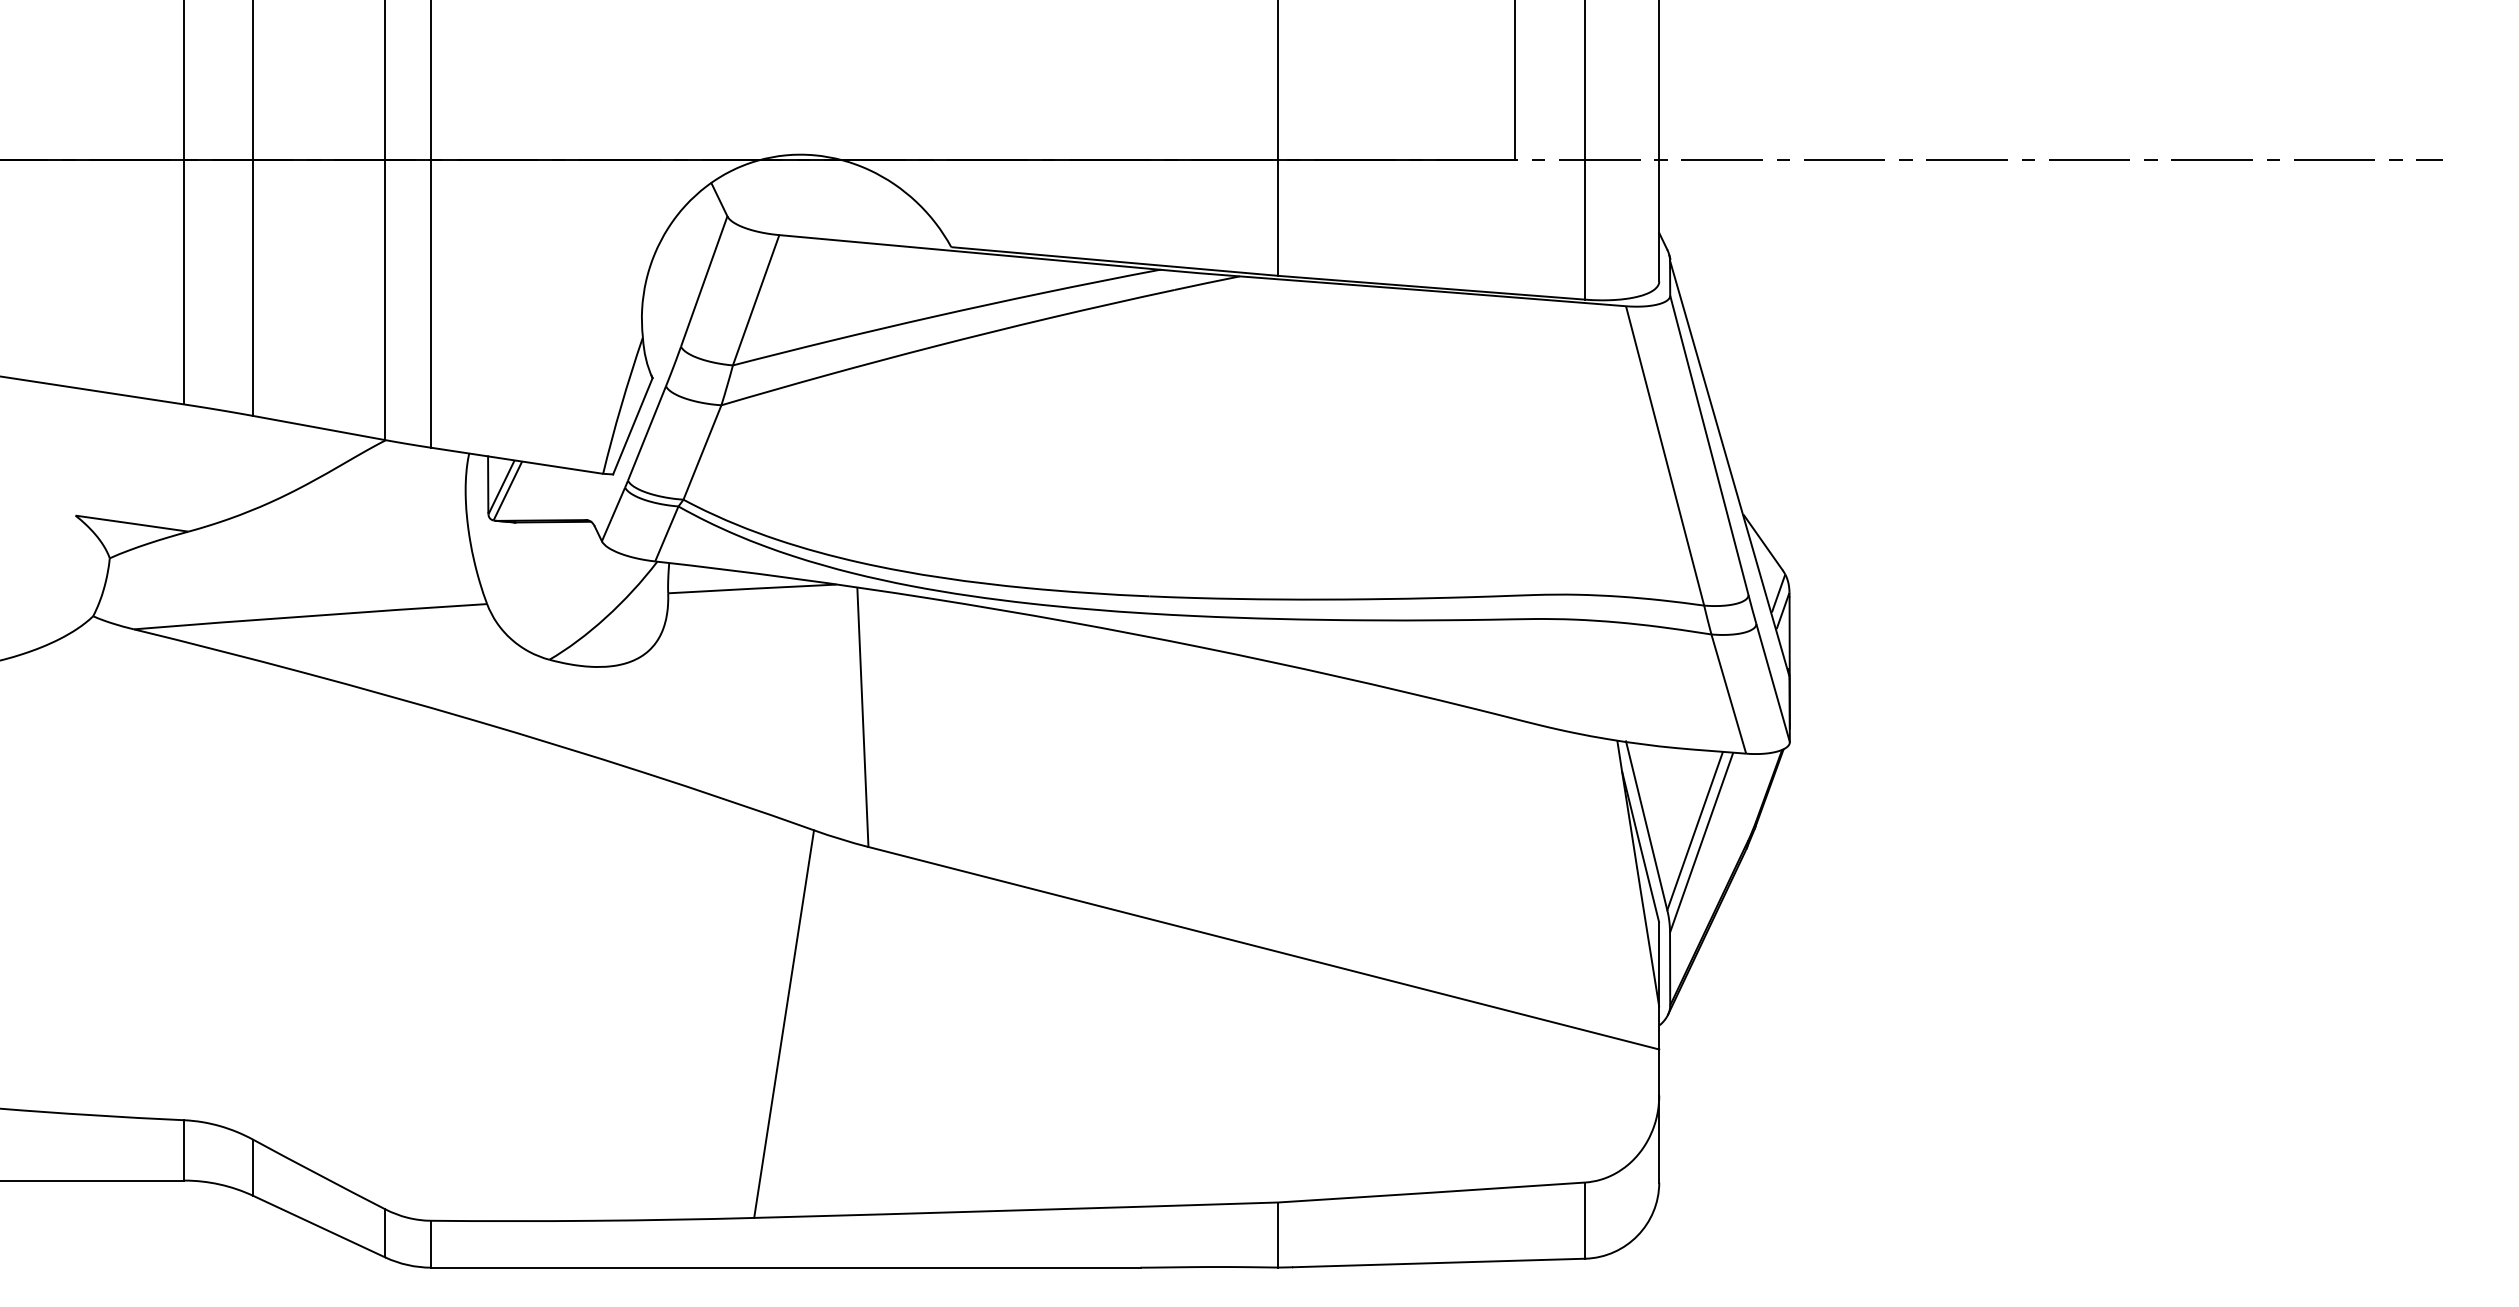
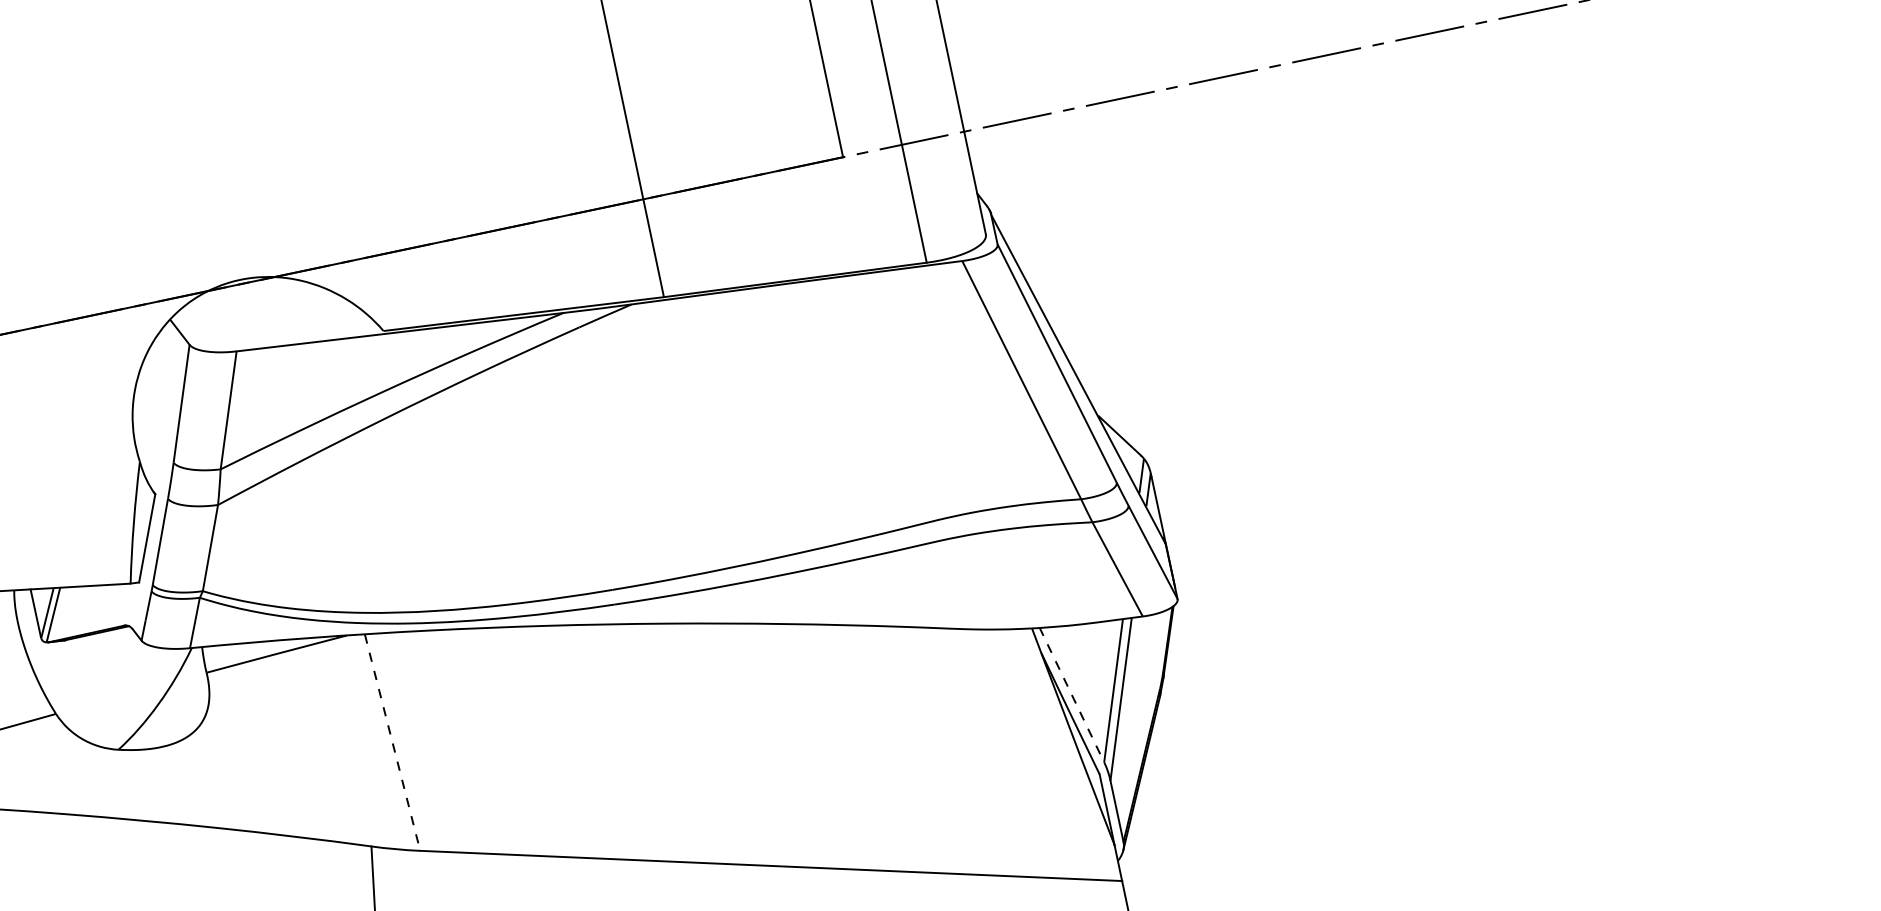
line: (862, 717) -> (392, 742), solid -> dashed
line: (1646, 825) -> (1071, 694), solid -> dashed

